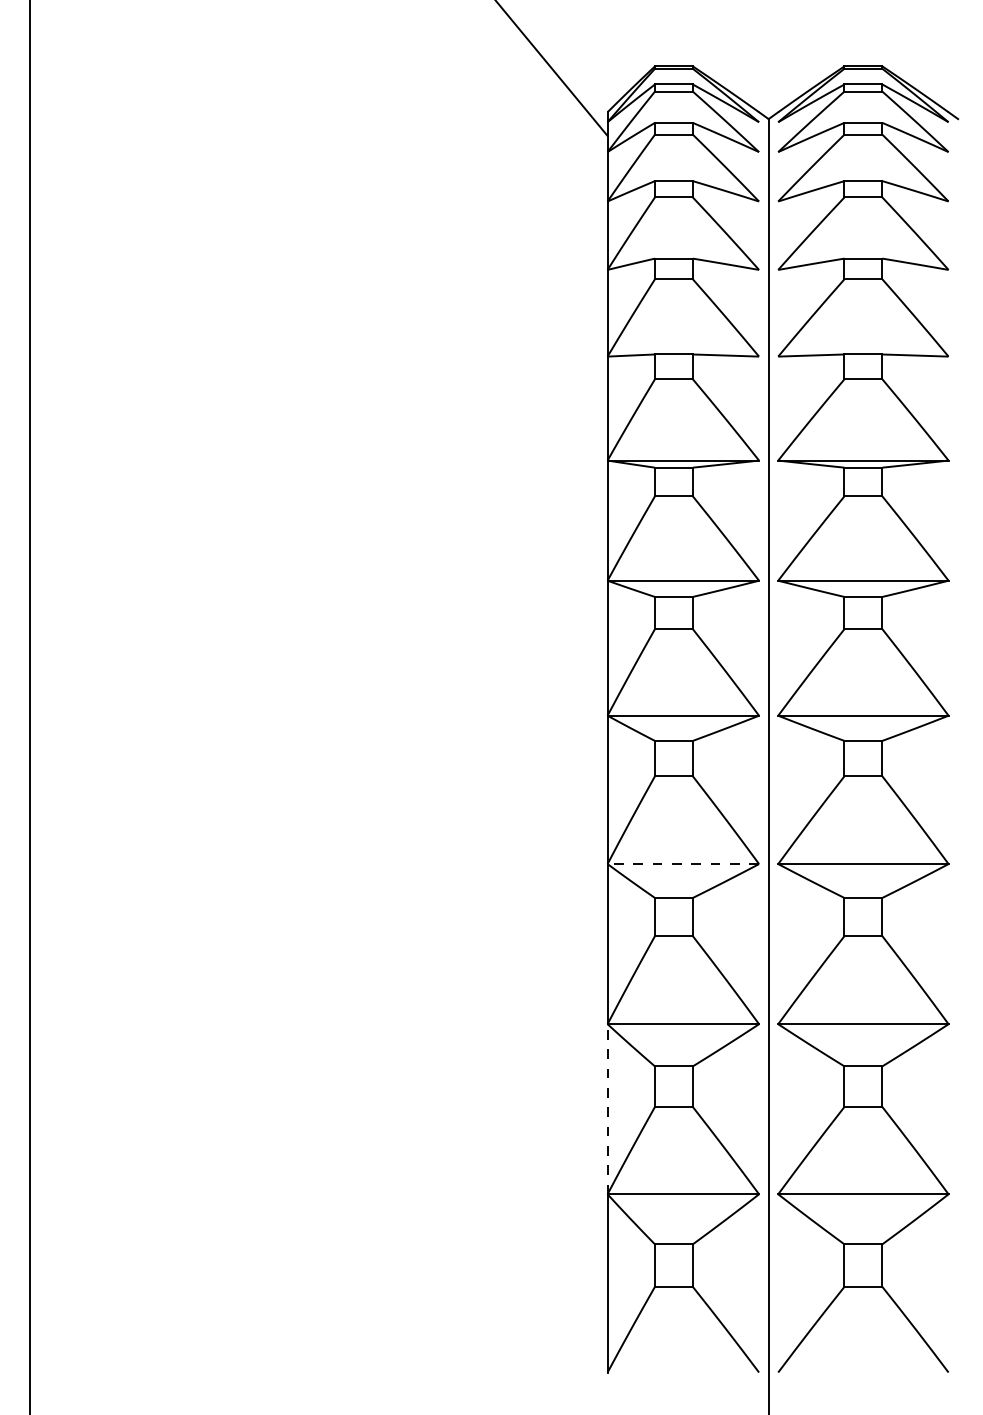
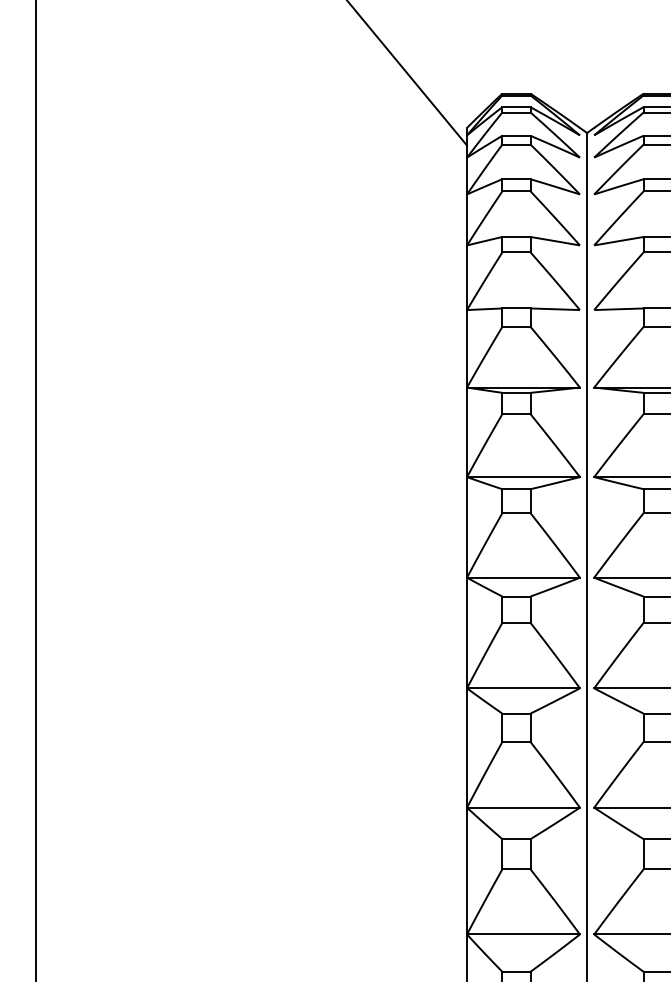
line: (683, 864) -> (523, 688), dashed -> solid
line: (607, 1108) -> (466, 870), dashed -> solid

